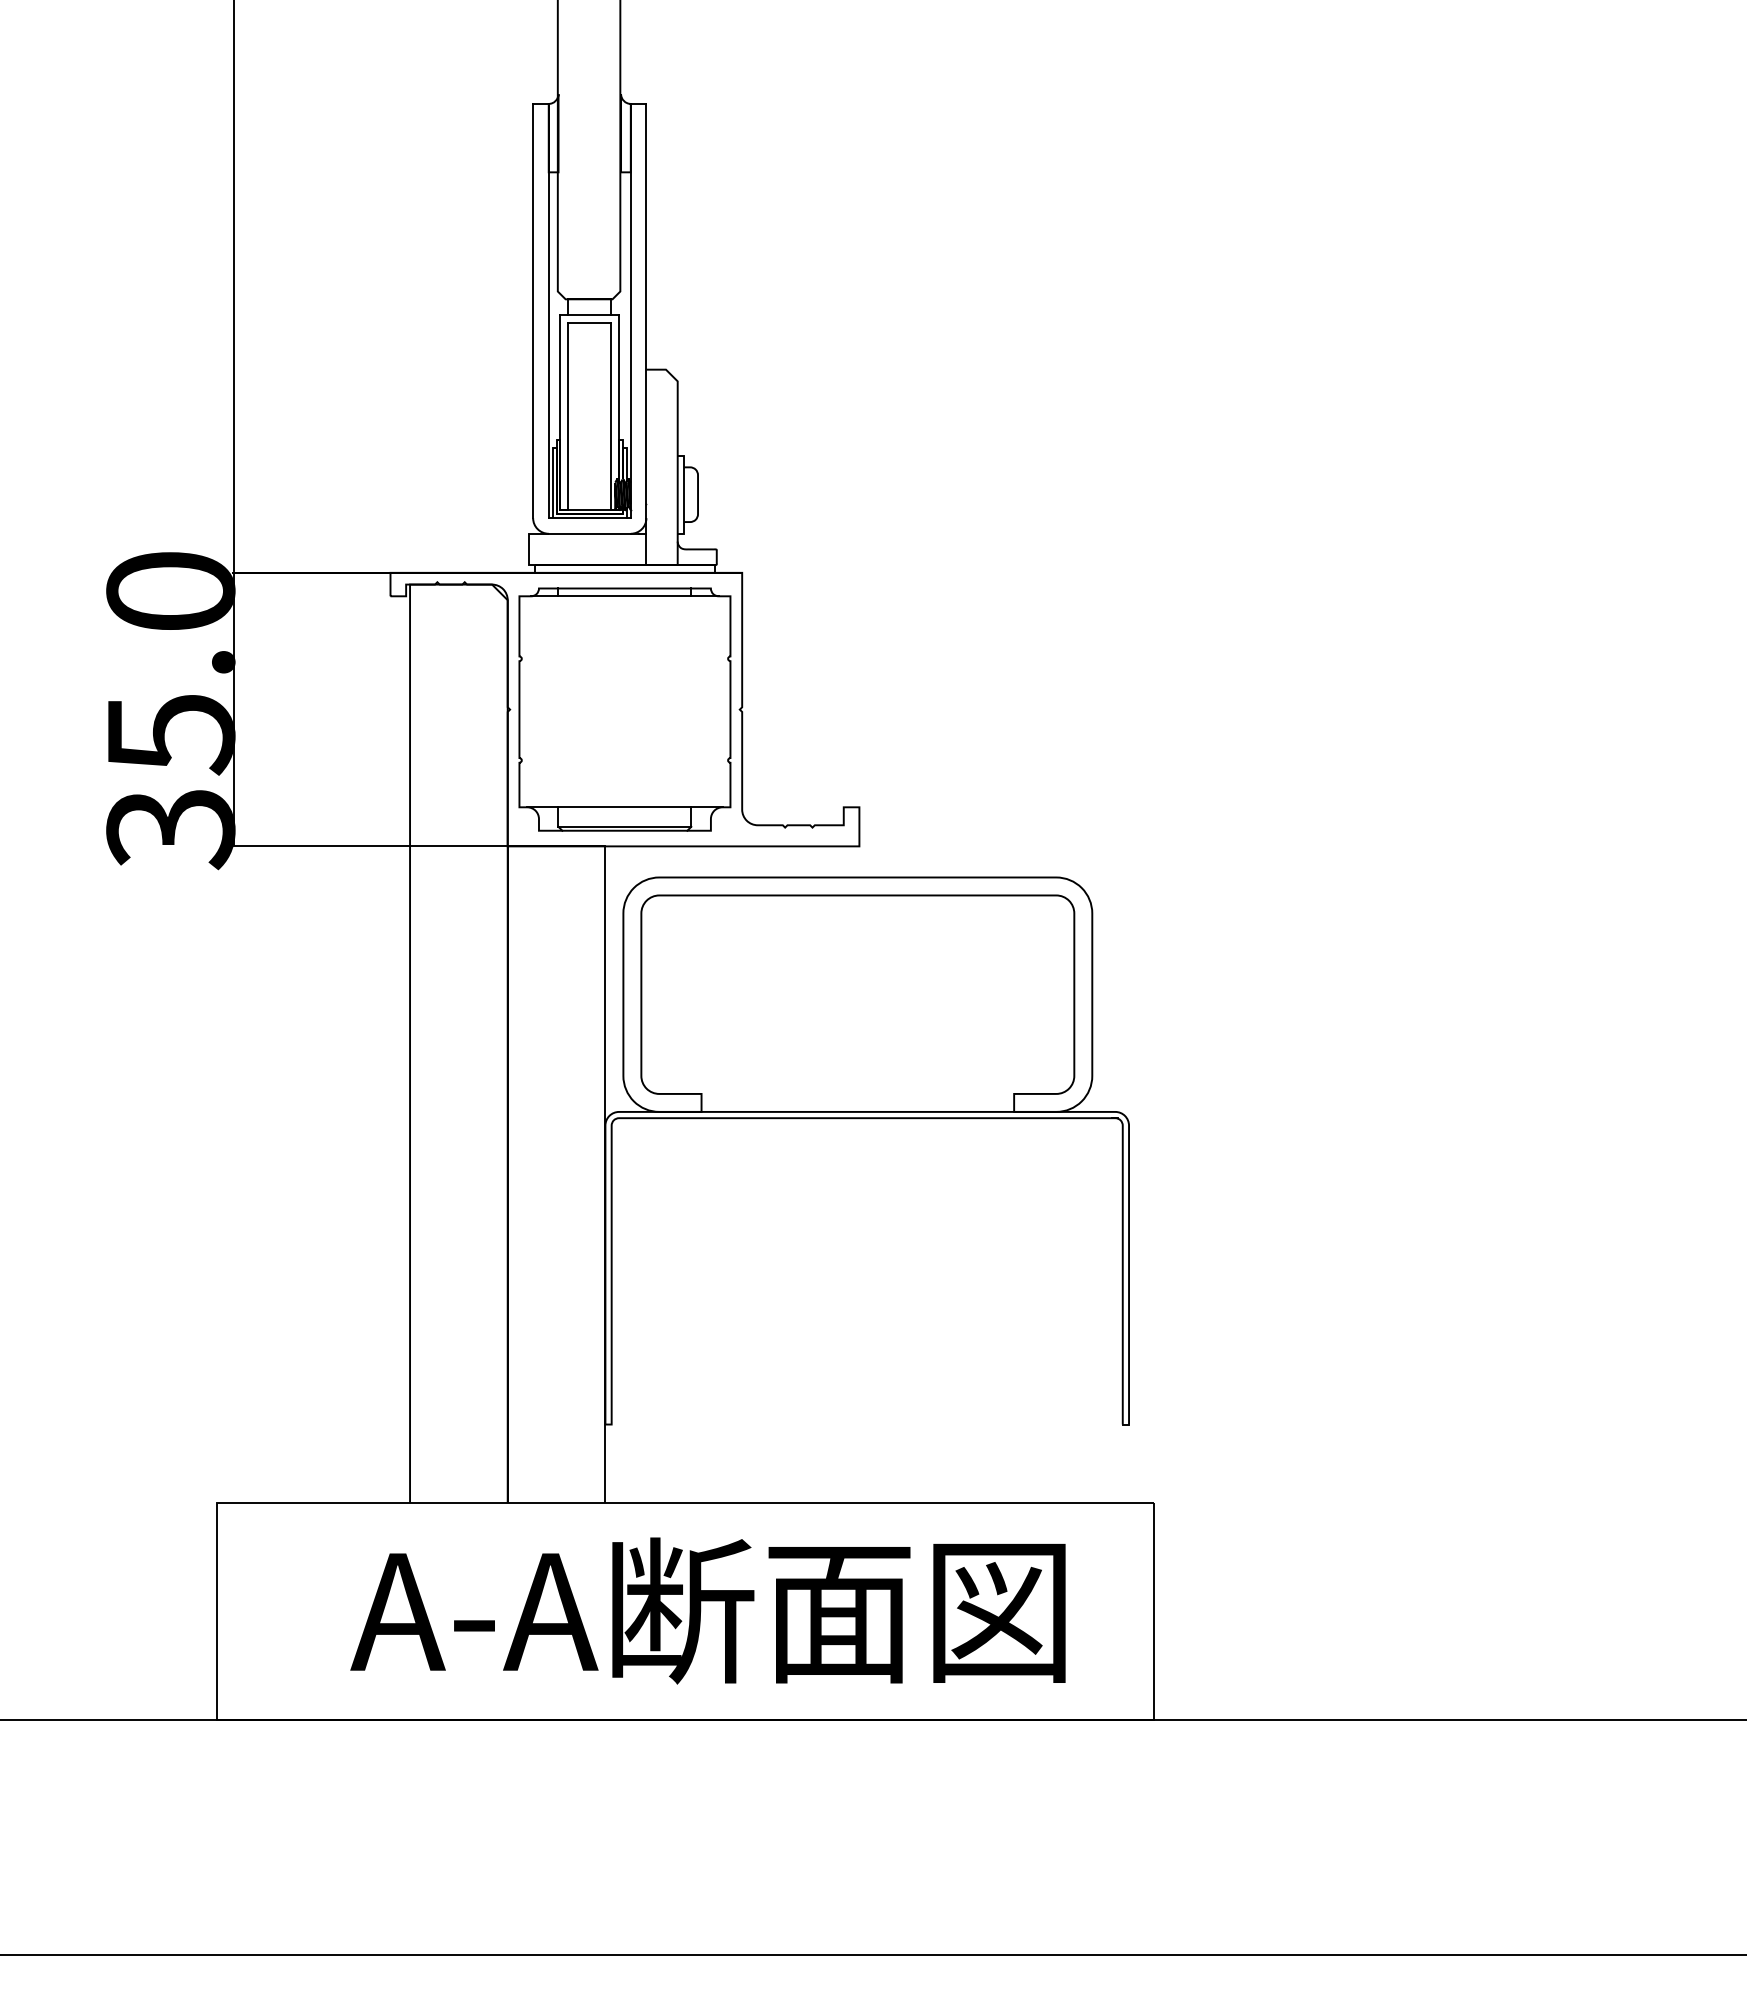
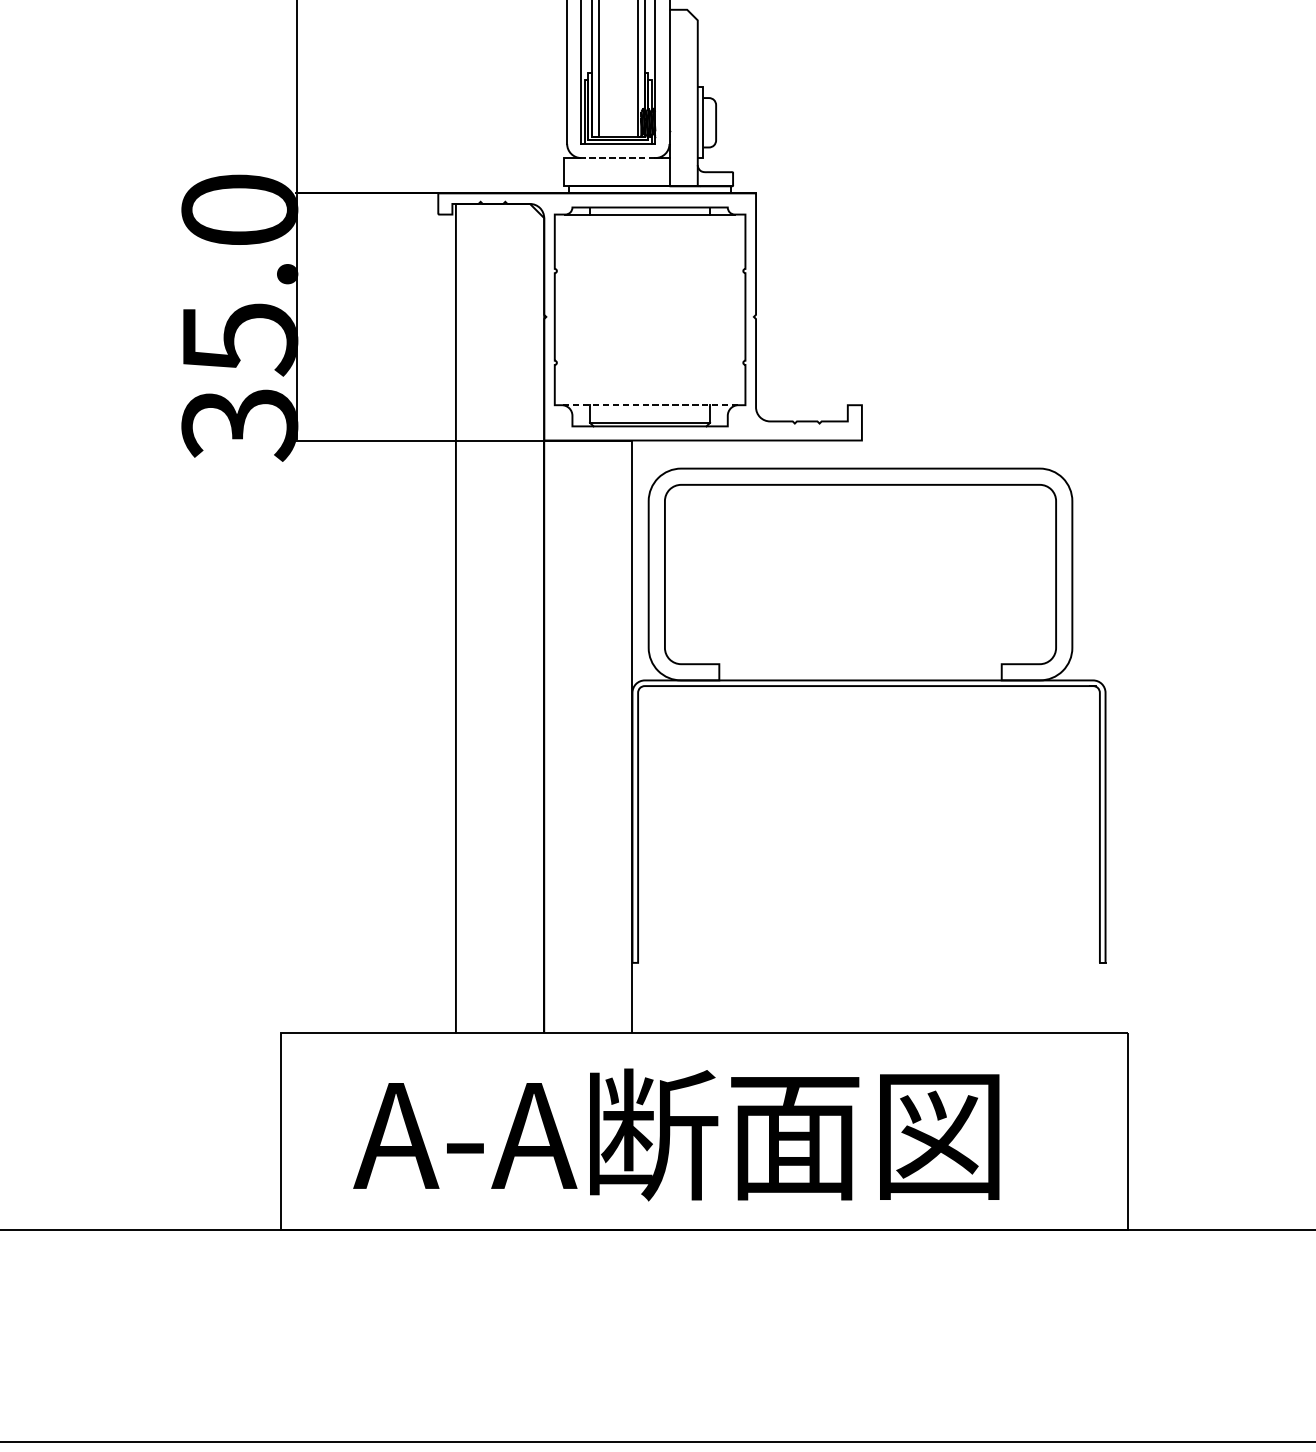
line: (589, 533) -> (618, 157), solid -> dashed
line: (624, 807) -> (649, 405), solid -> dashed
text: (707, 1610) -> (675, 1134), moved

